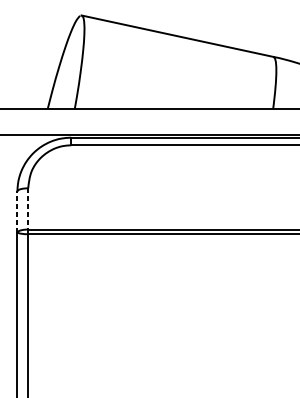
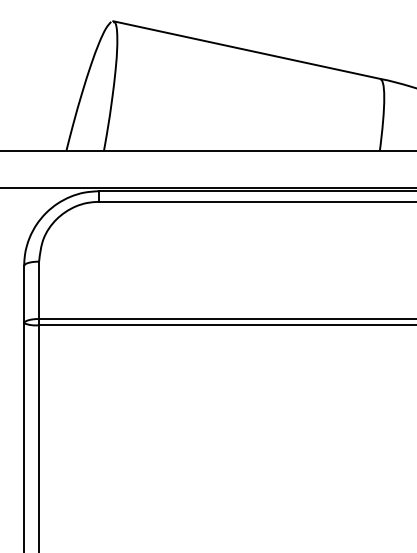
line: (28, 209) -> (39, 290), dashed -> solid
line: (17, 211) -> (24, 294), dashed -> solid

